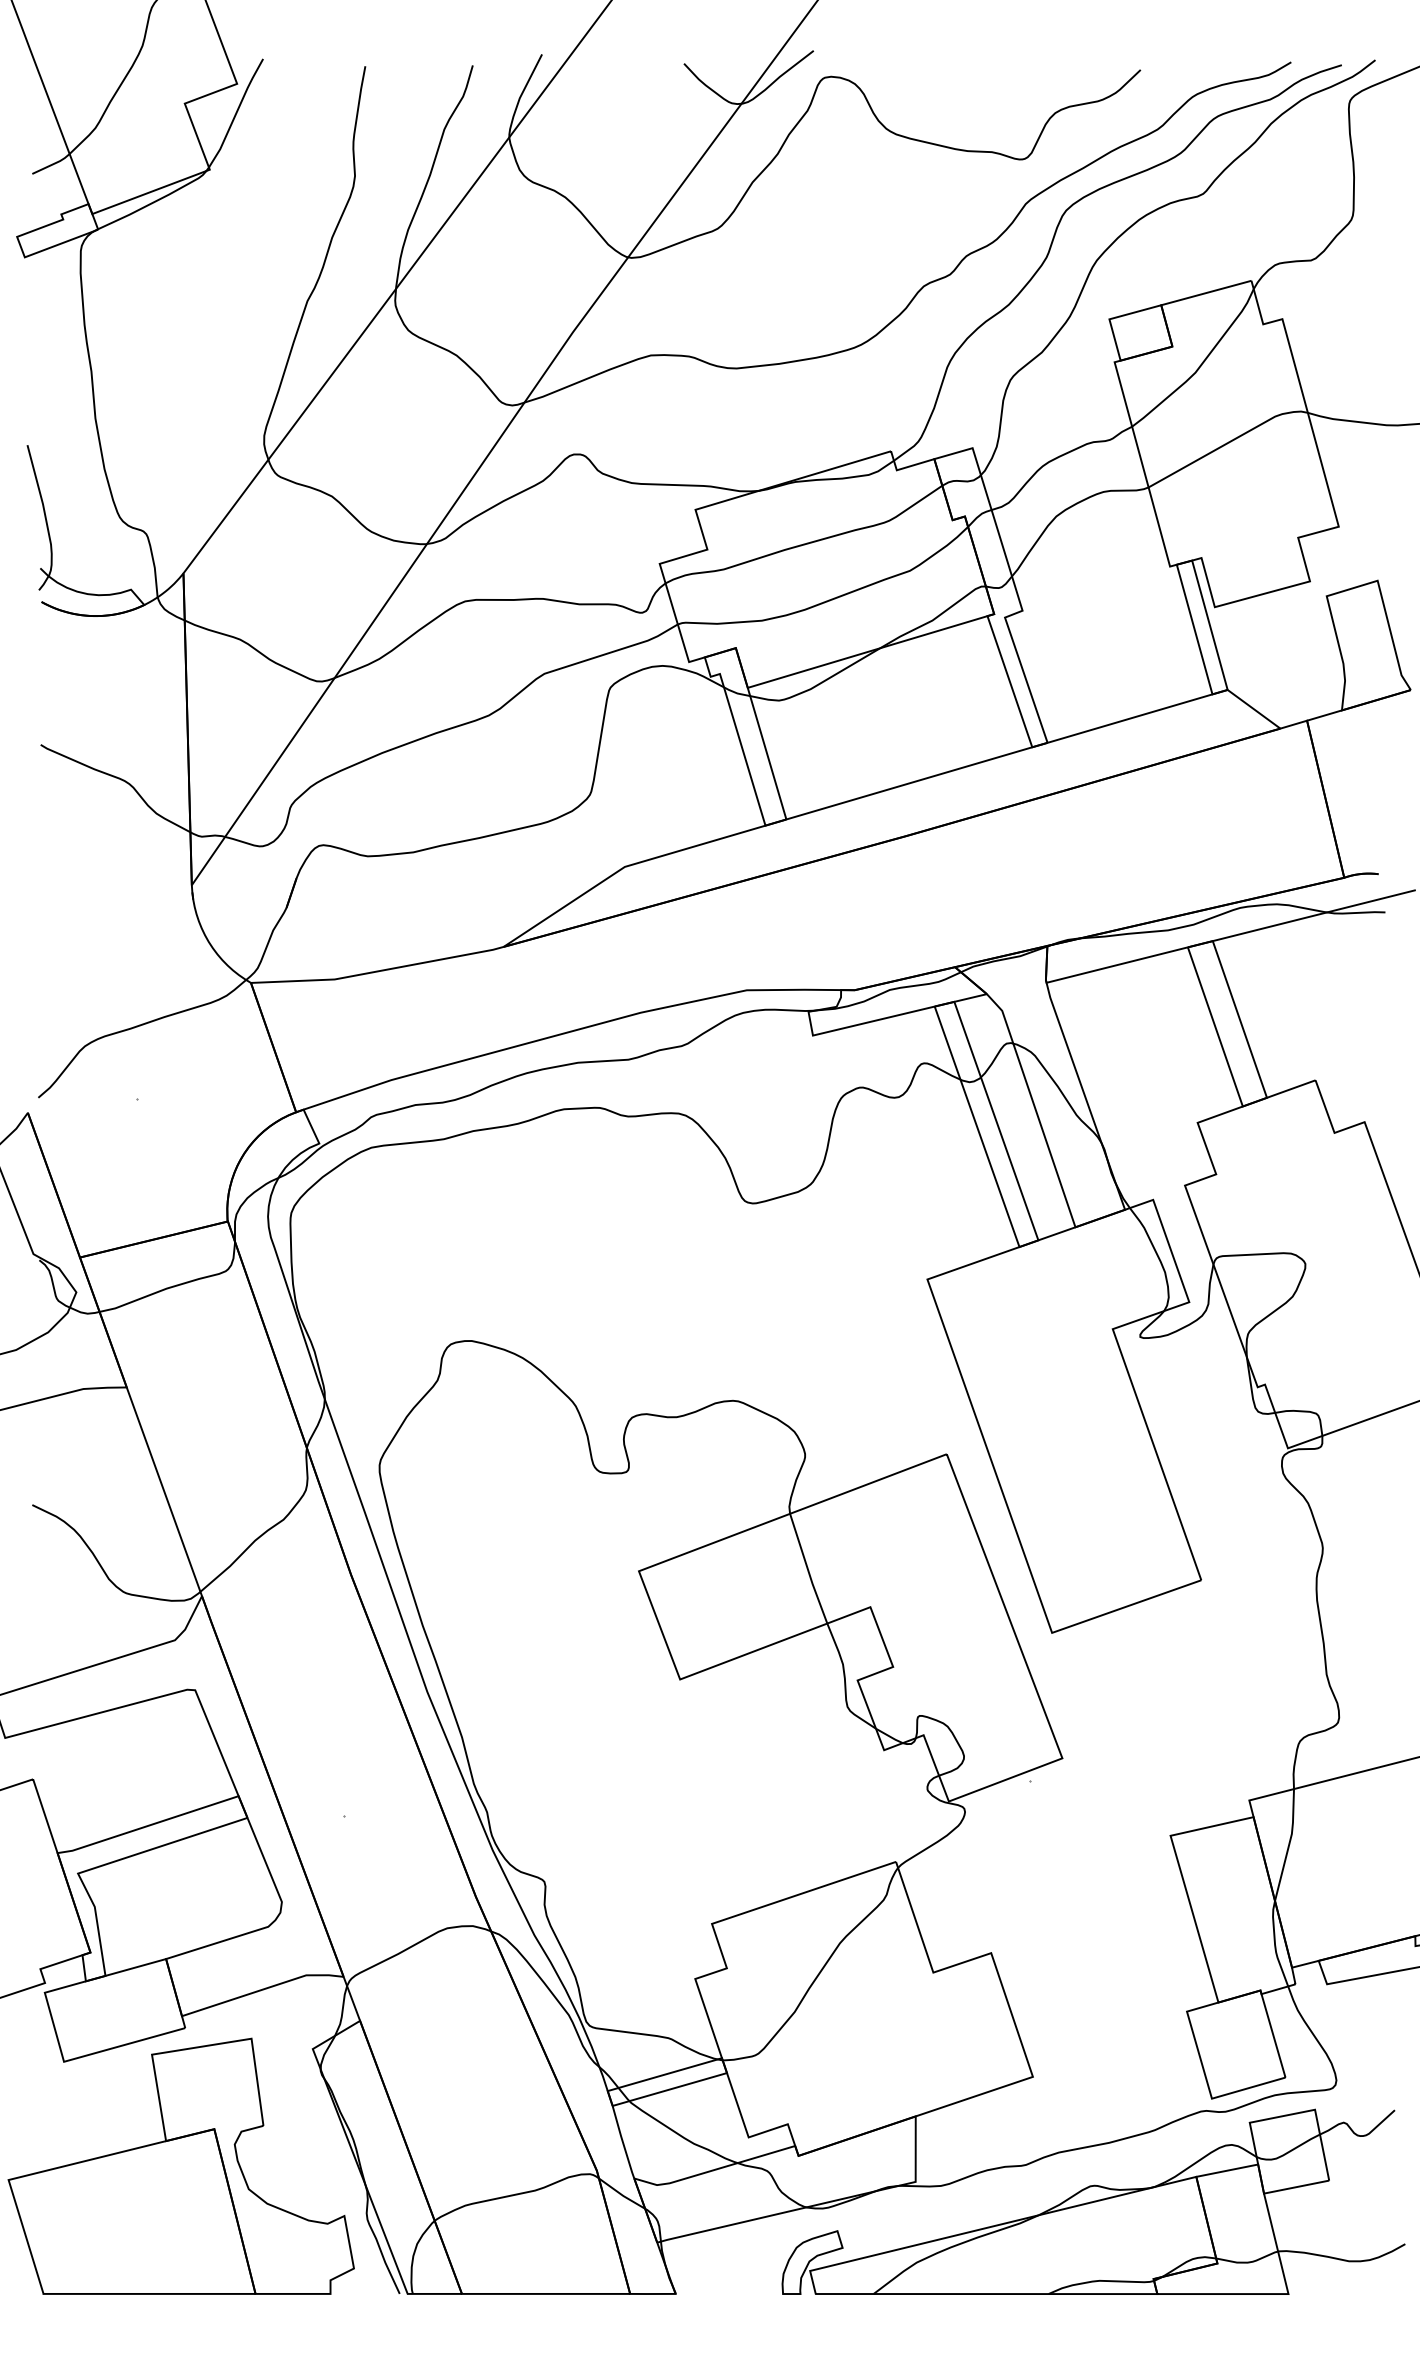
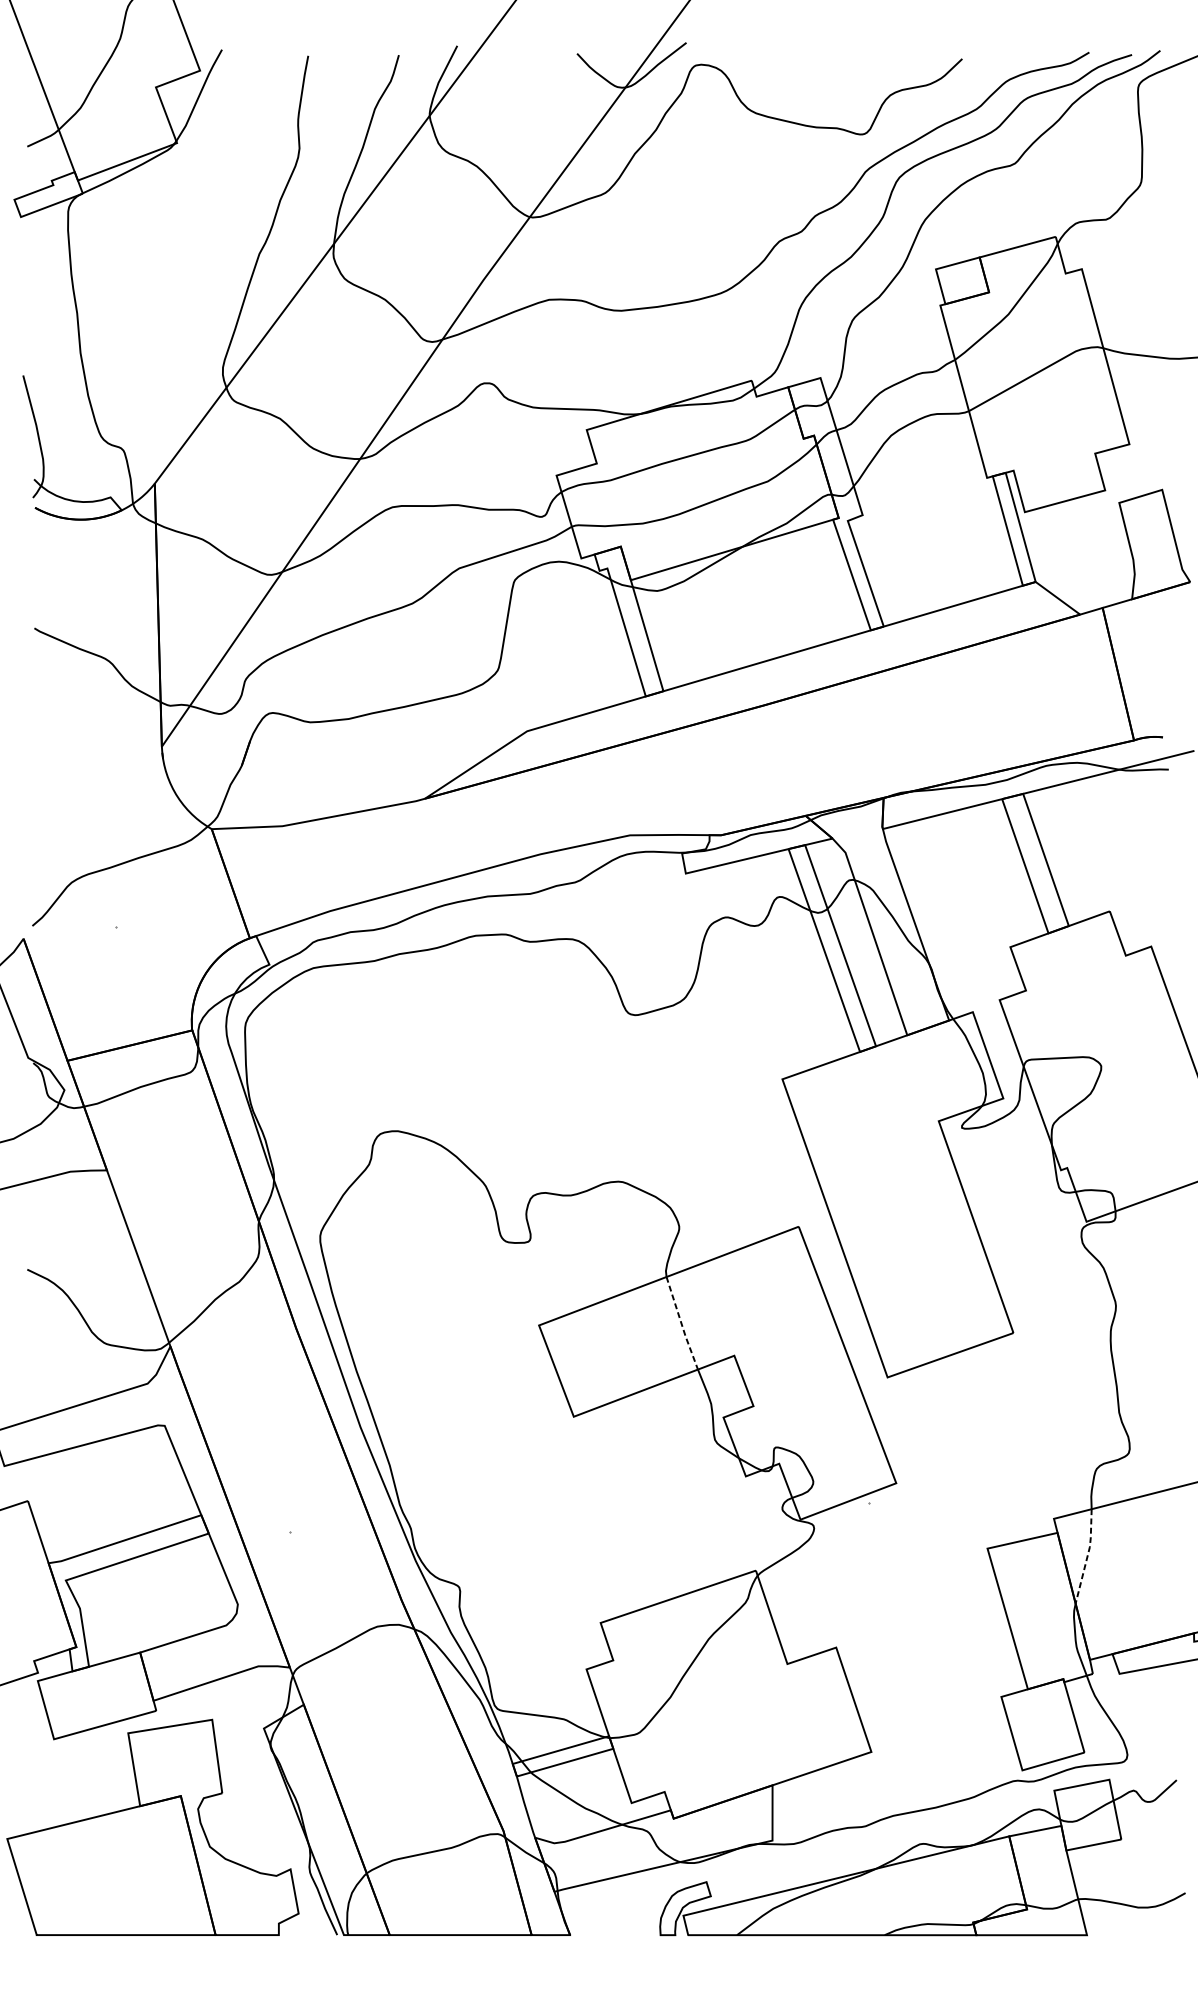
line: (808, 1569) -> (682, 1323), solid -> dashed
line: (1289, 1844) -> (1087, 1555), solid -> dashed

